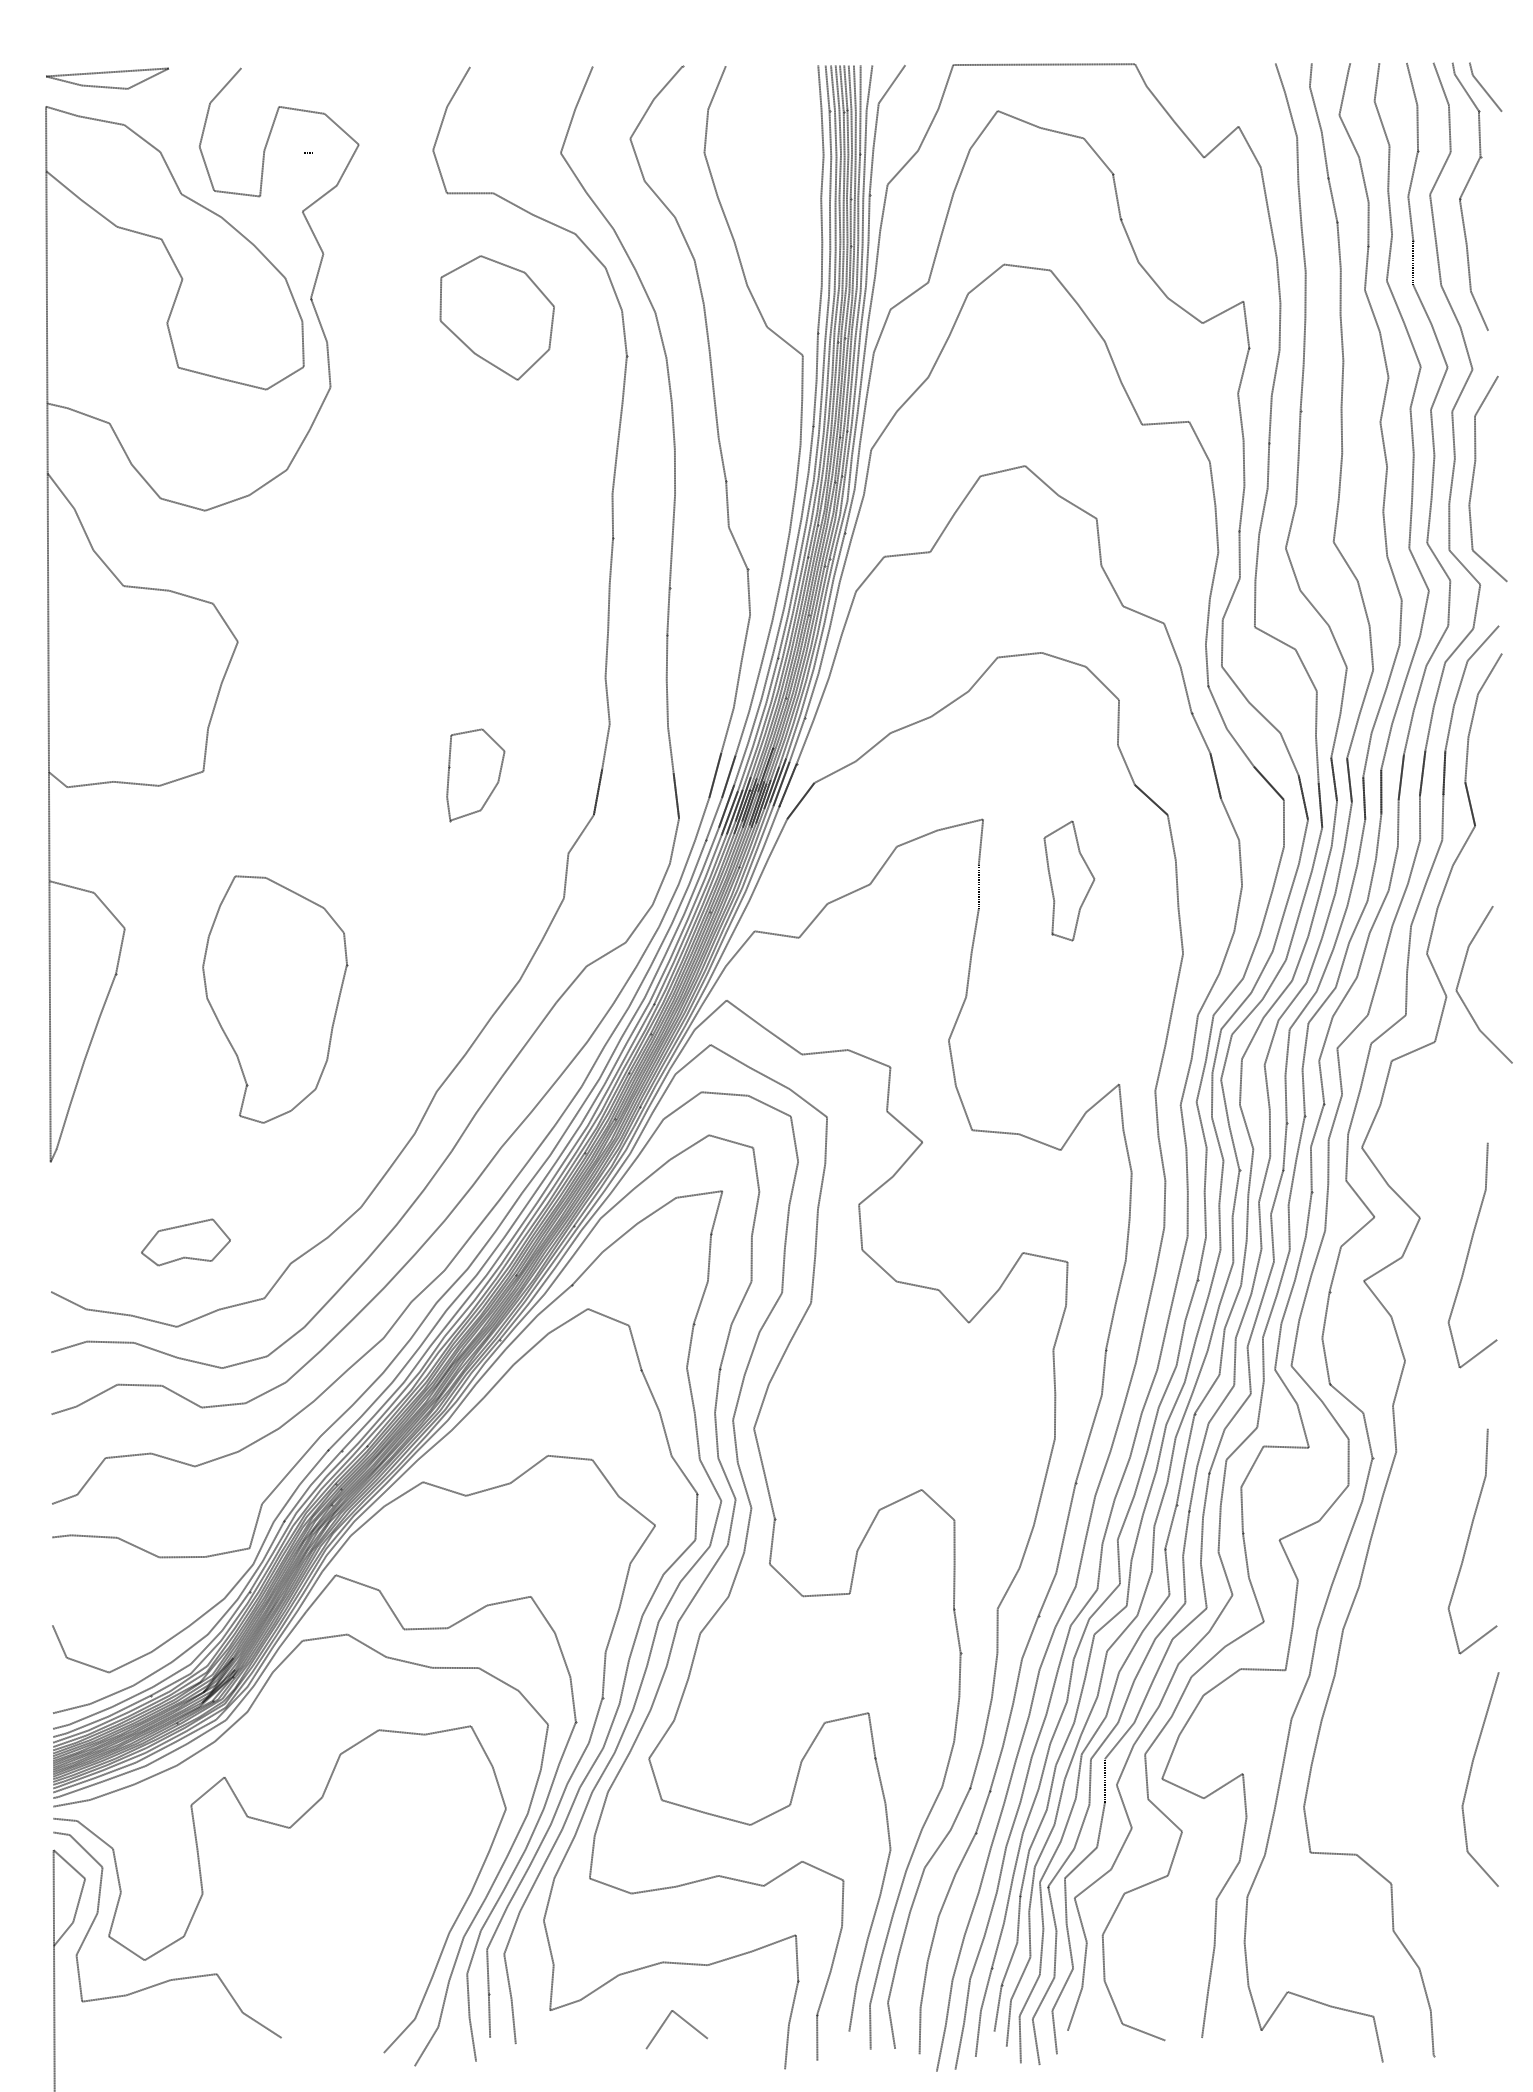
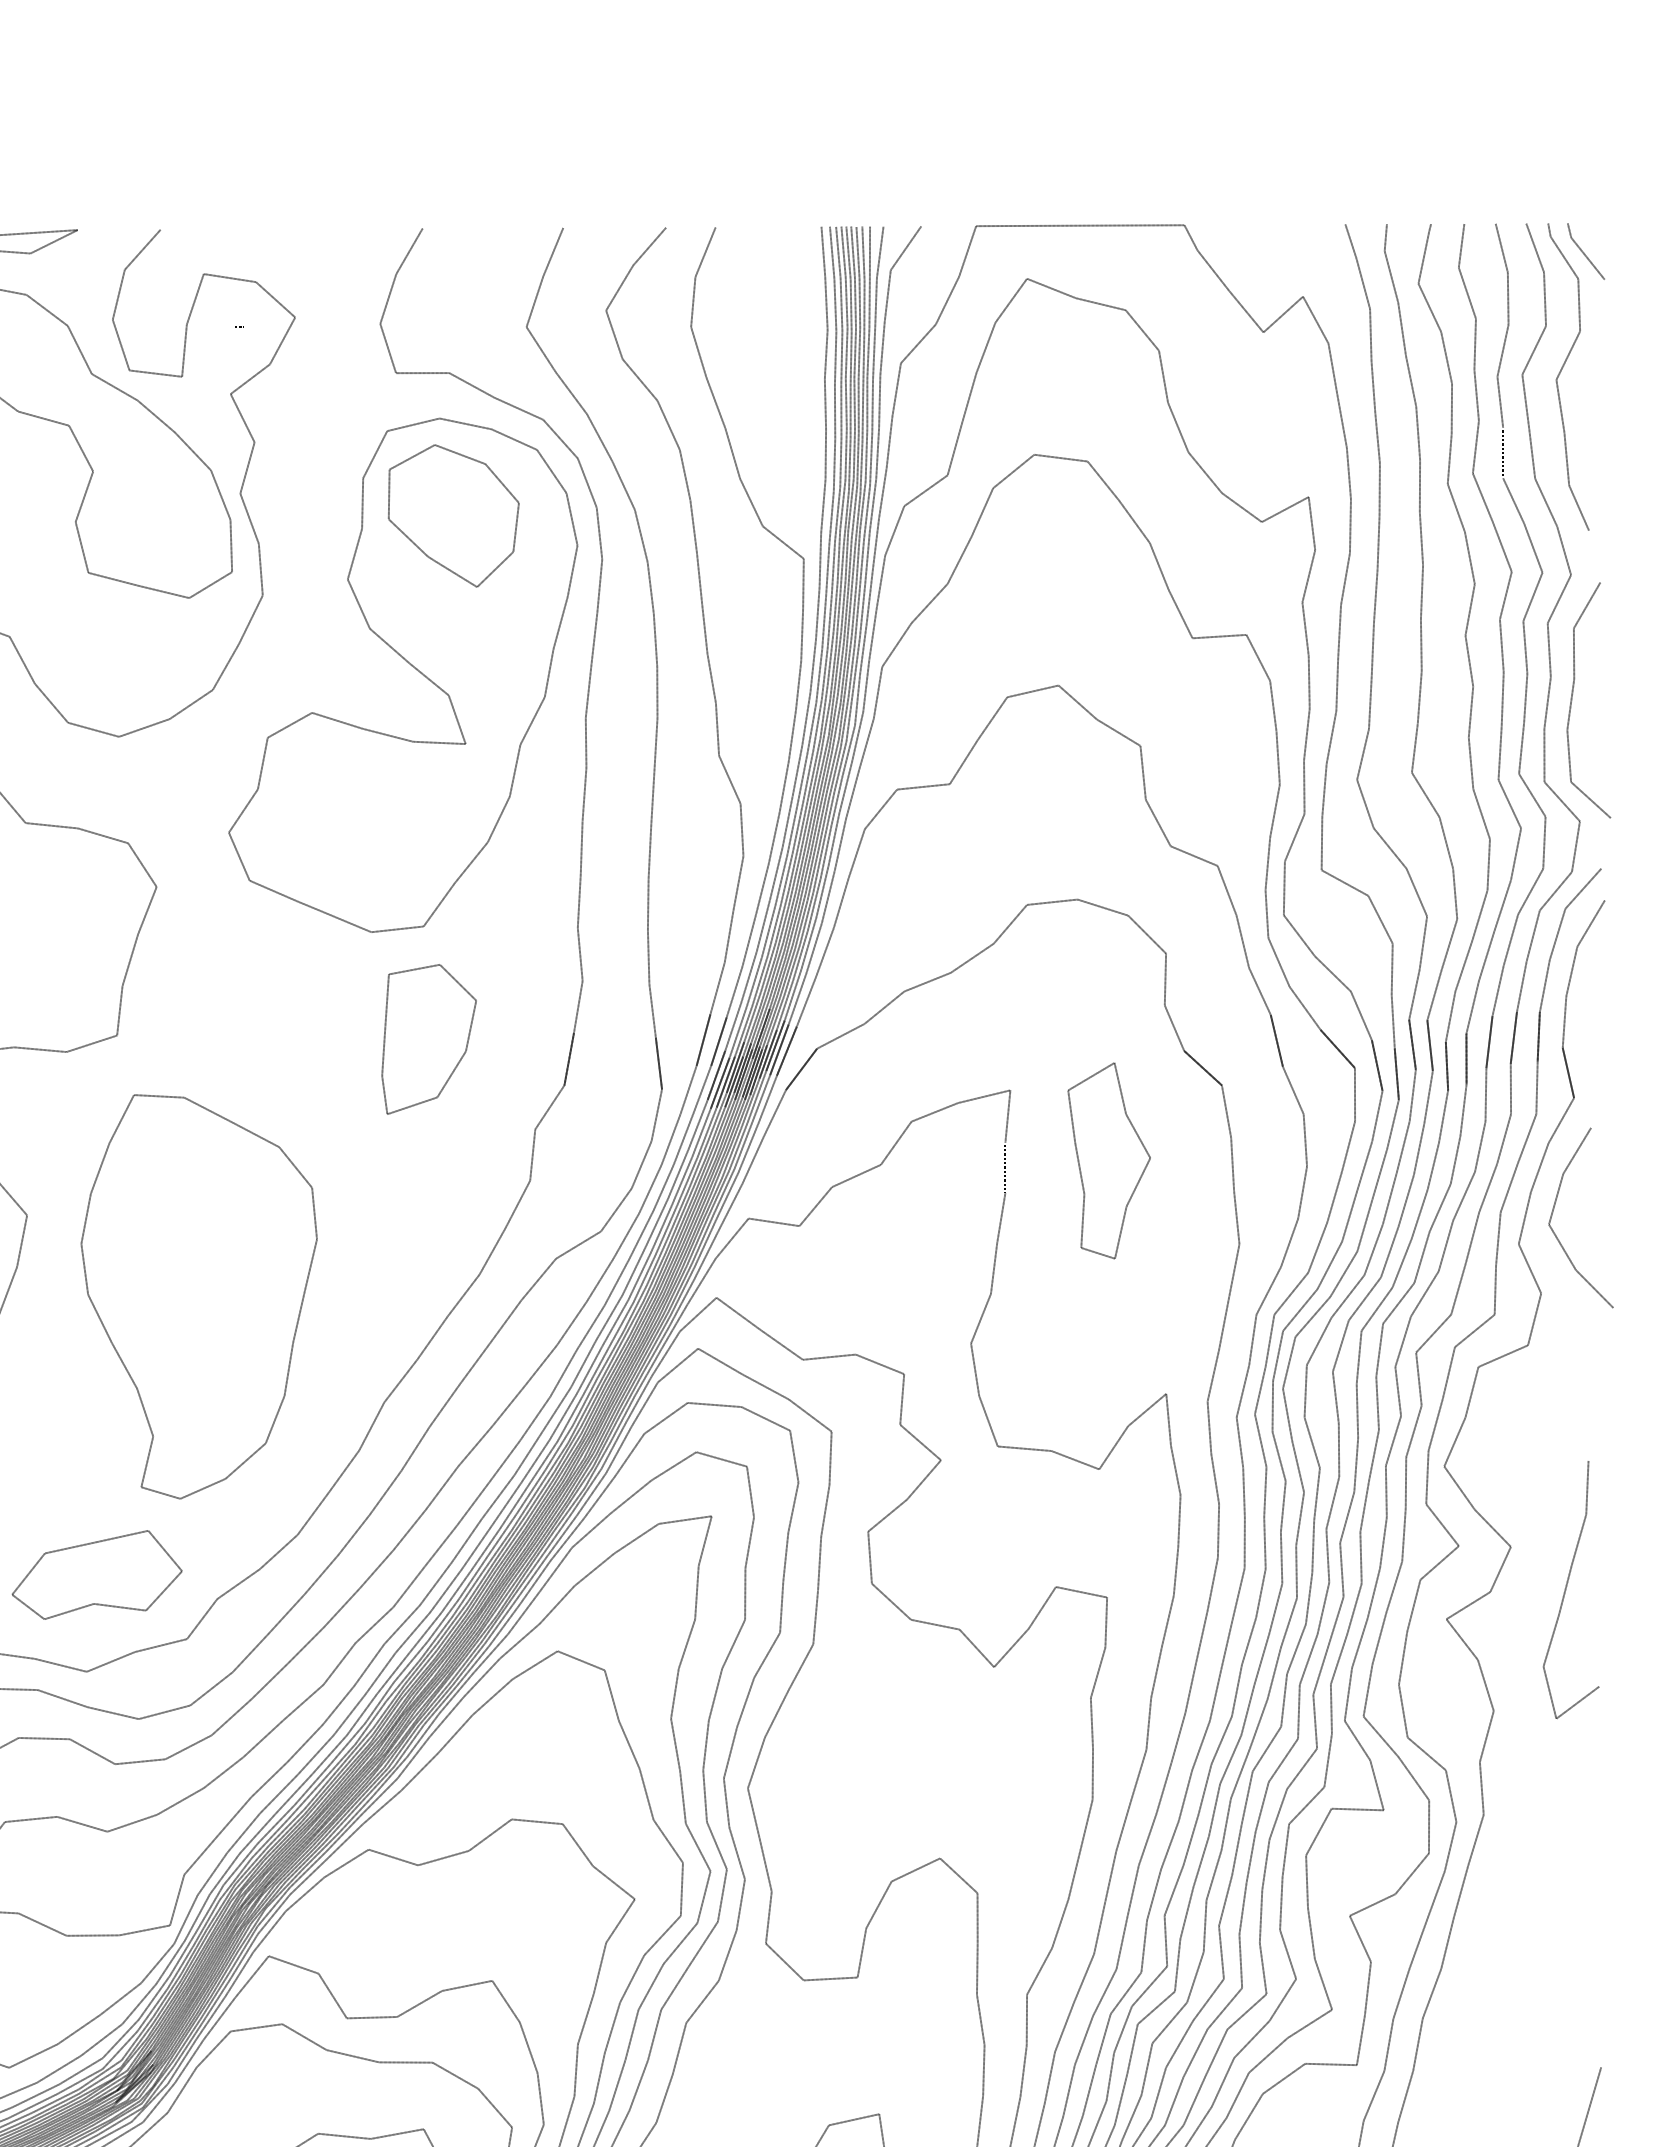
part: (460, 449) -> (411, 666), added
part: (475, 774) -> (428, 1038), size x1.43
part: (1069, 880) -> (1109, 1160), size x1.43
line: (1461, 976) -> (1554, 1208), moved
part: (274, 999) -> (198, 1296), size x1.43
part: (185, 1242) -> (96, 1575), size x1.67
curve: (1468, 1541) -> (1566, 1917), removed

